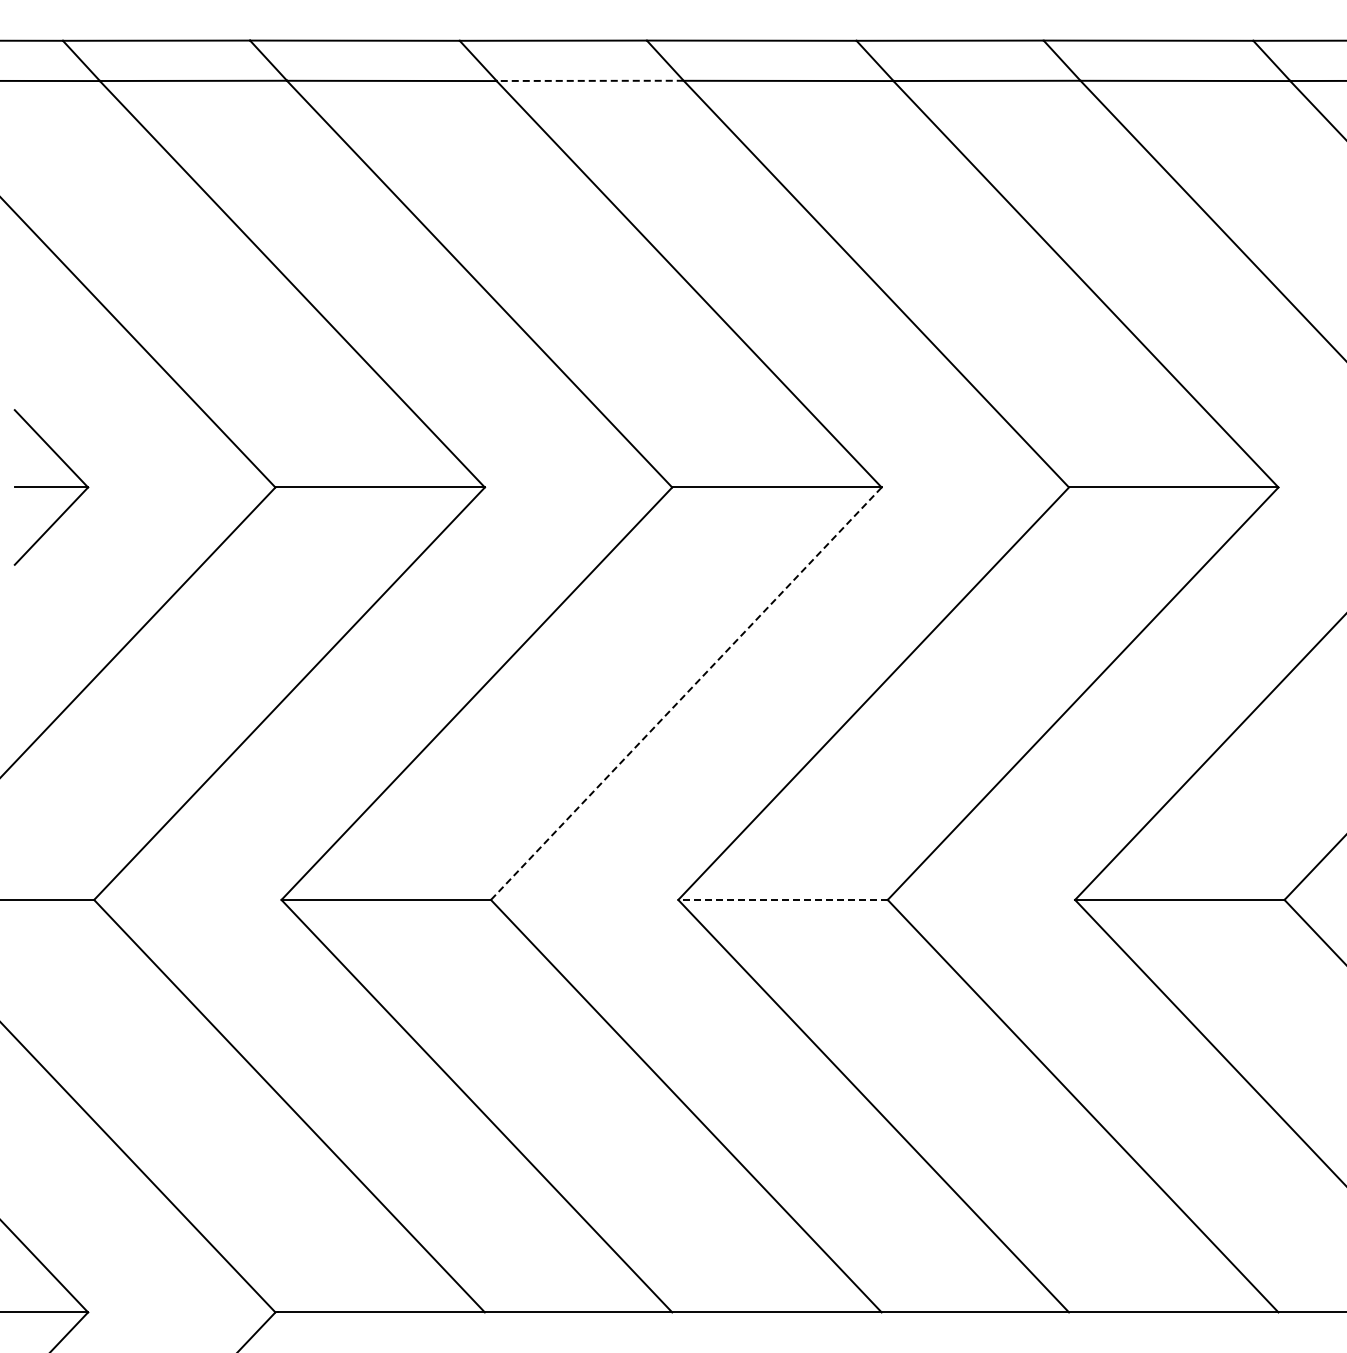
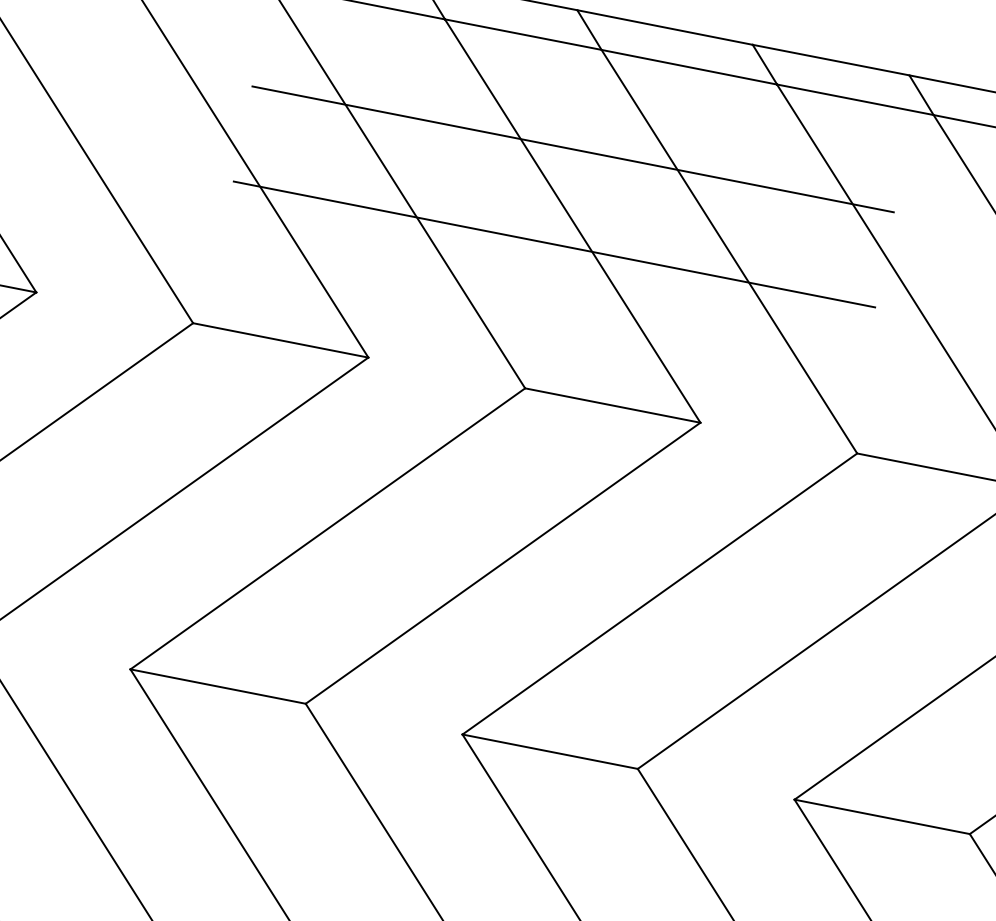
line: (589, 80) -> (522, 34), dashed -> solid
line: (673, 201) -> (573, 149), added
line: (673, 315) -> (554, 244), added
line: (685, 694) -> (502, 563), dashed -> solid
line: (783, 899) -> (550, 751), dashed -> solid

